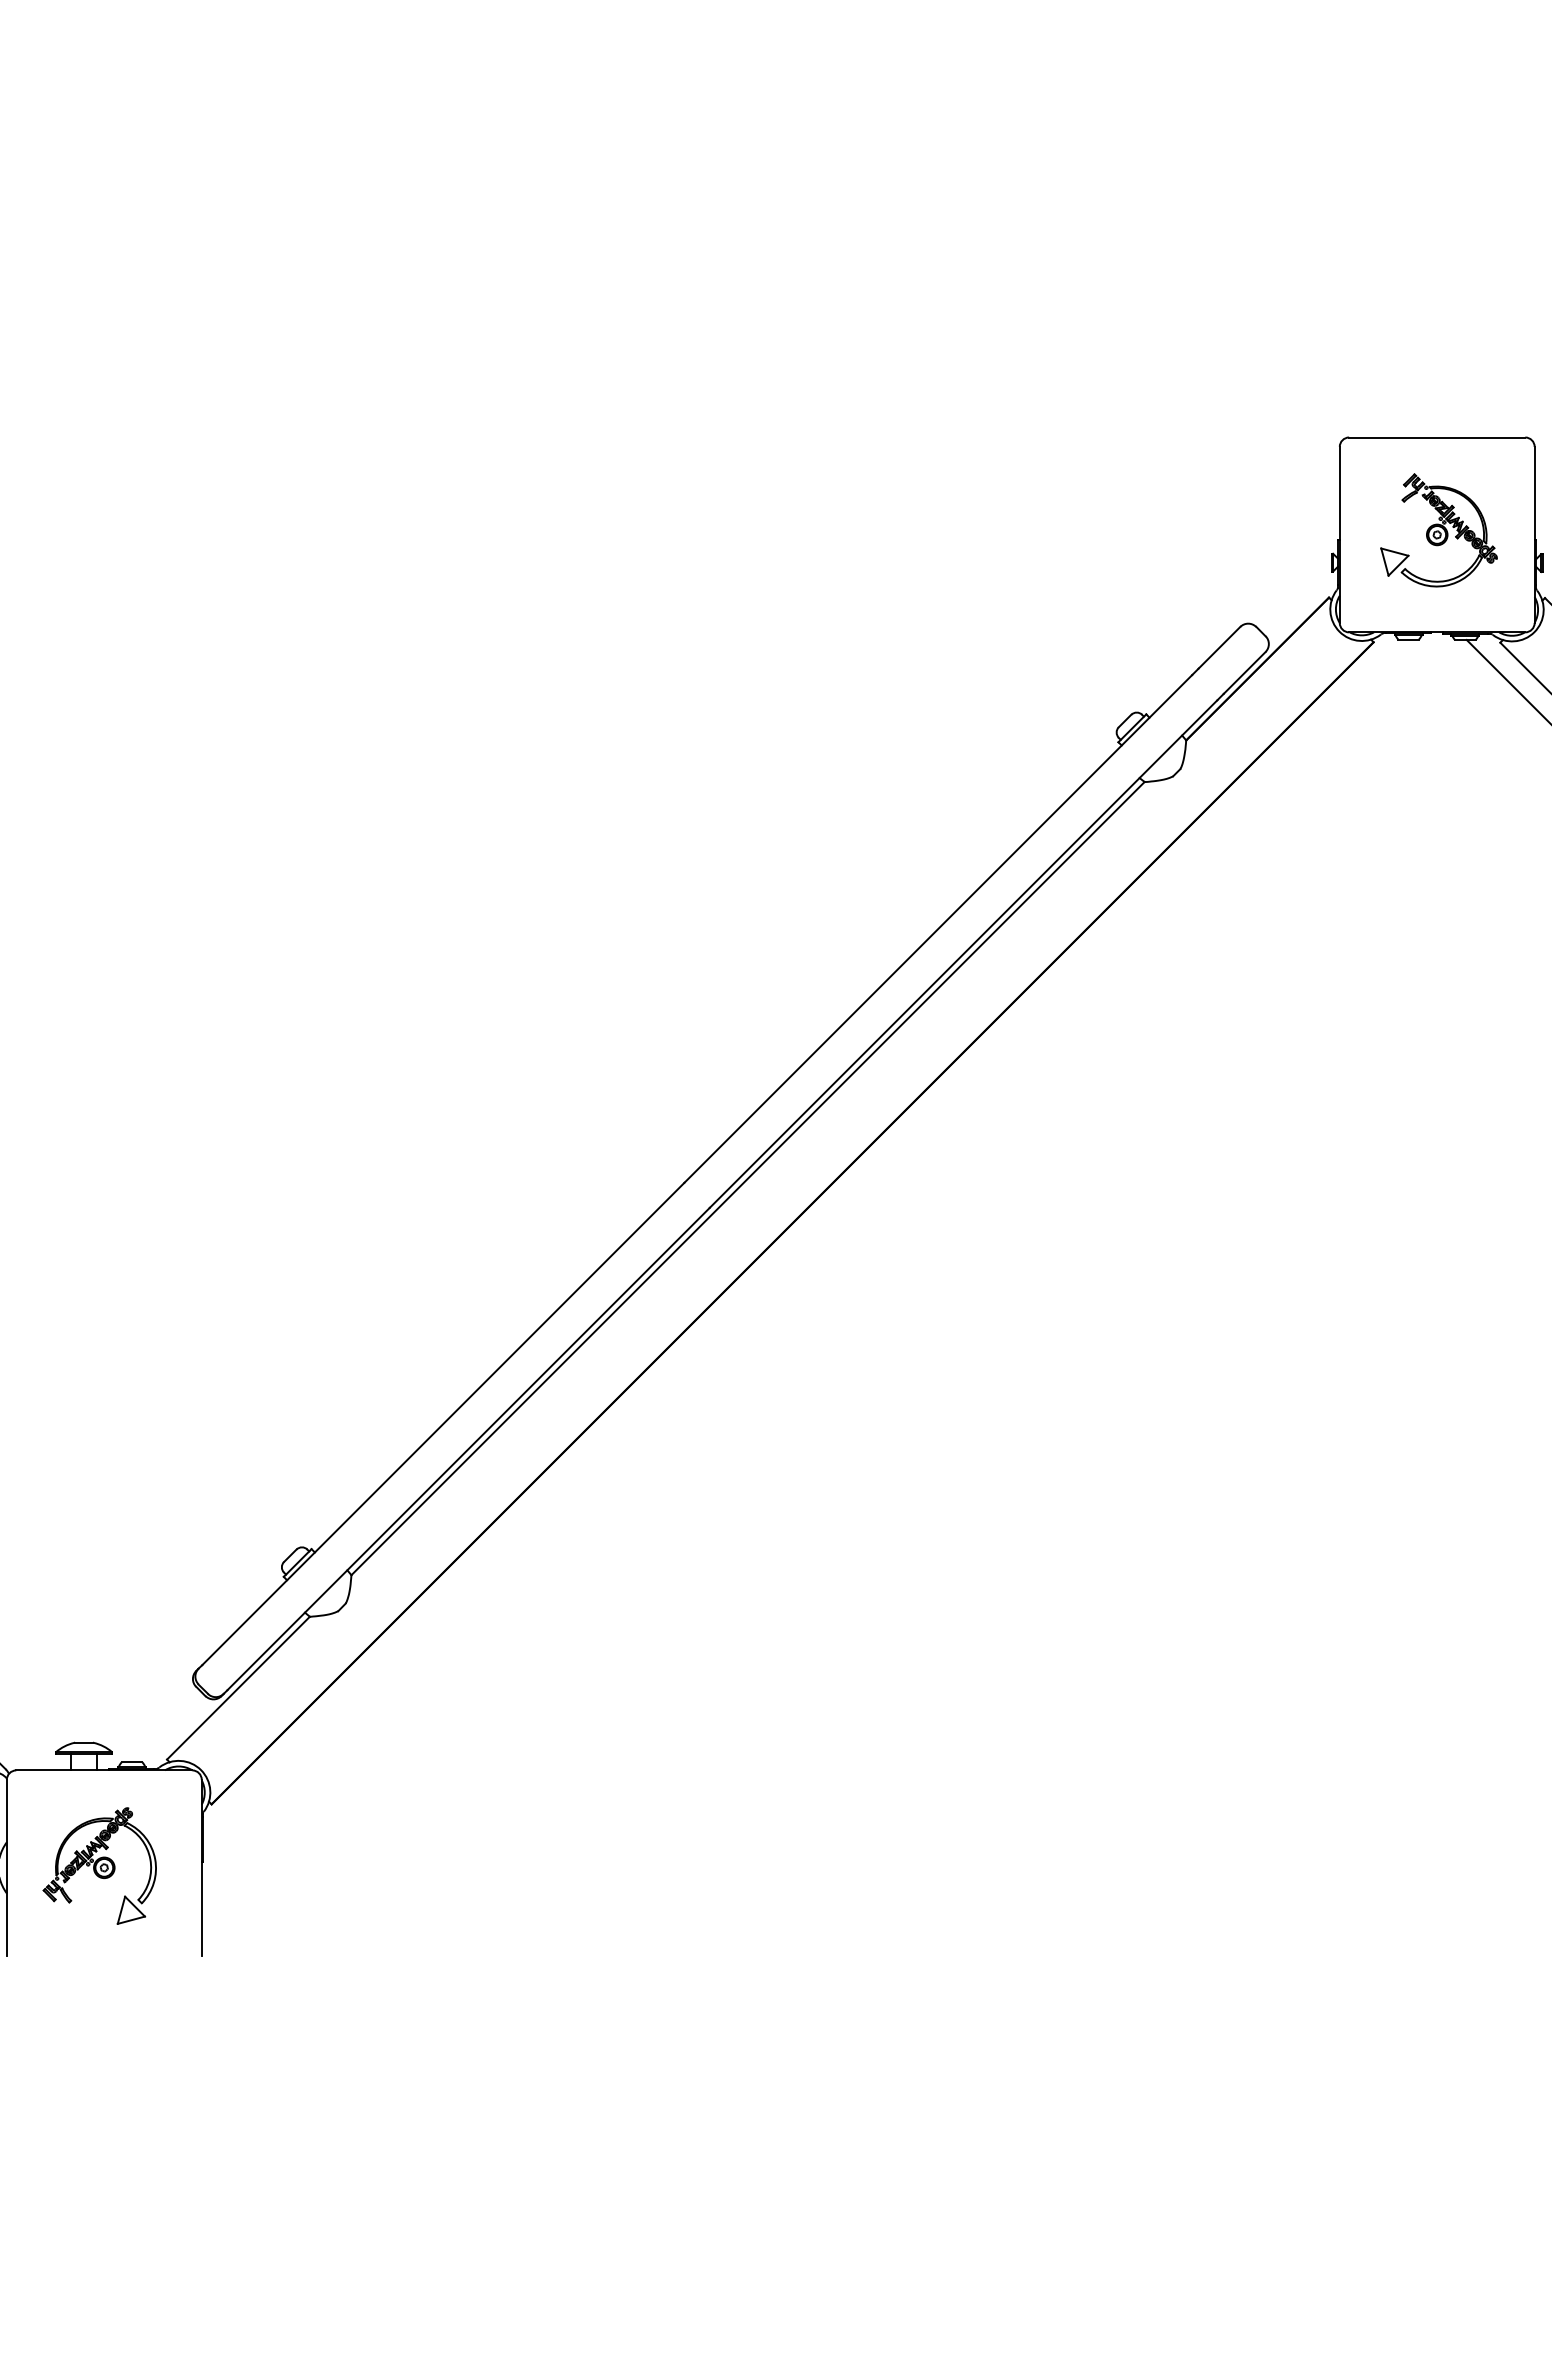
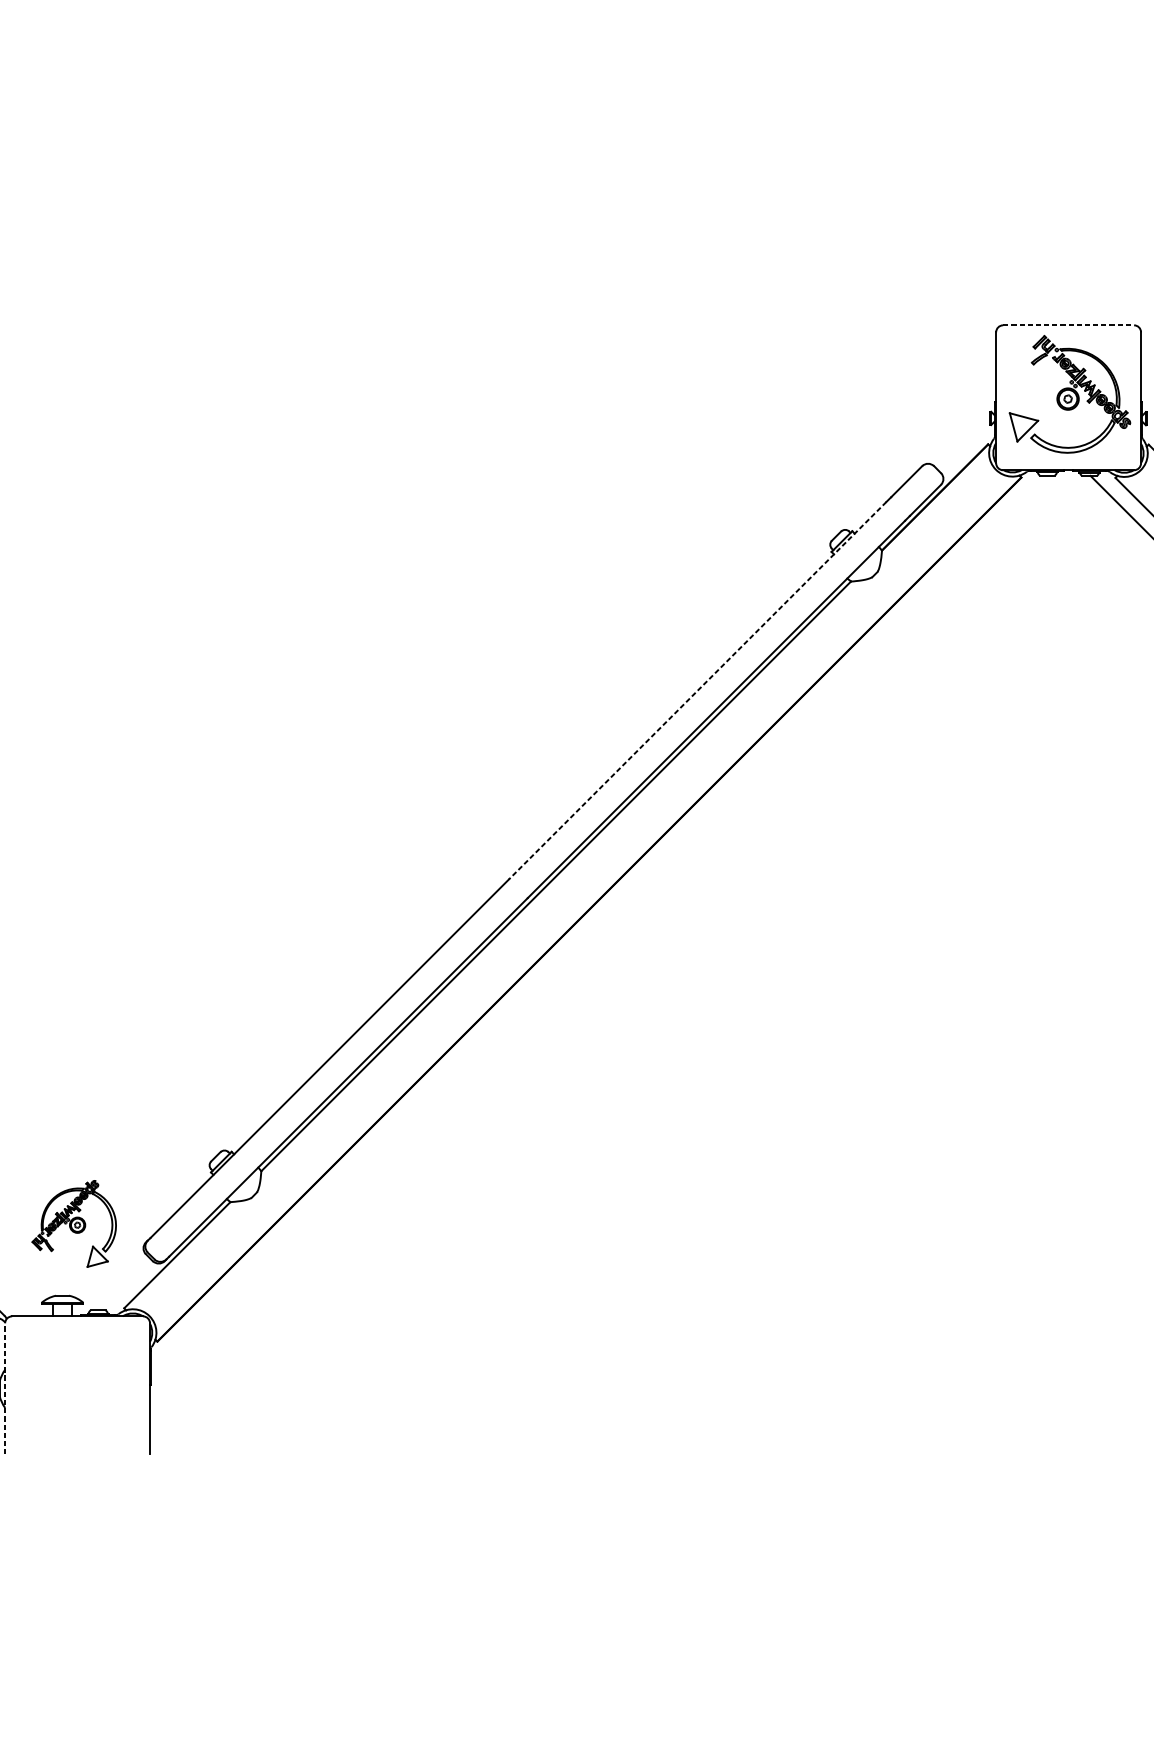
line: (1437, 437) -> (1068, 325), solid -> dashed
part: (1438, 530) -> (1069, 394), size x1.4
line: (937, 929) -> (697, 691), solid -> dashed
part: (99, 1865) -> (74, 1223), moved
line: (6, 1867) -> (4, 1388), solid -> dashed

